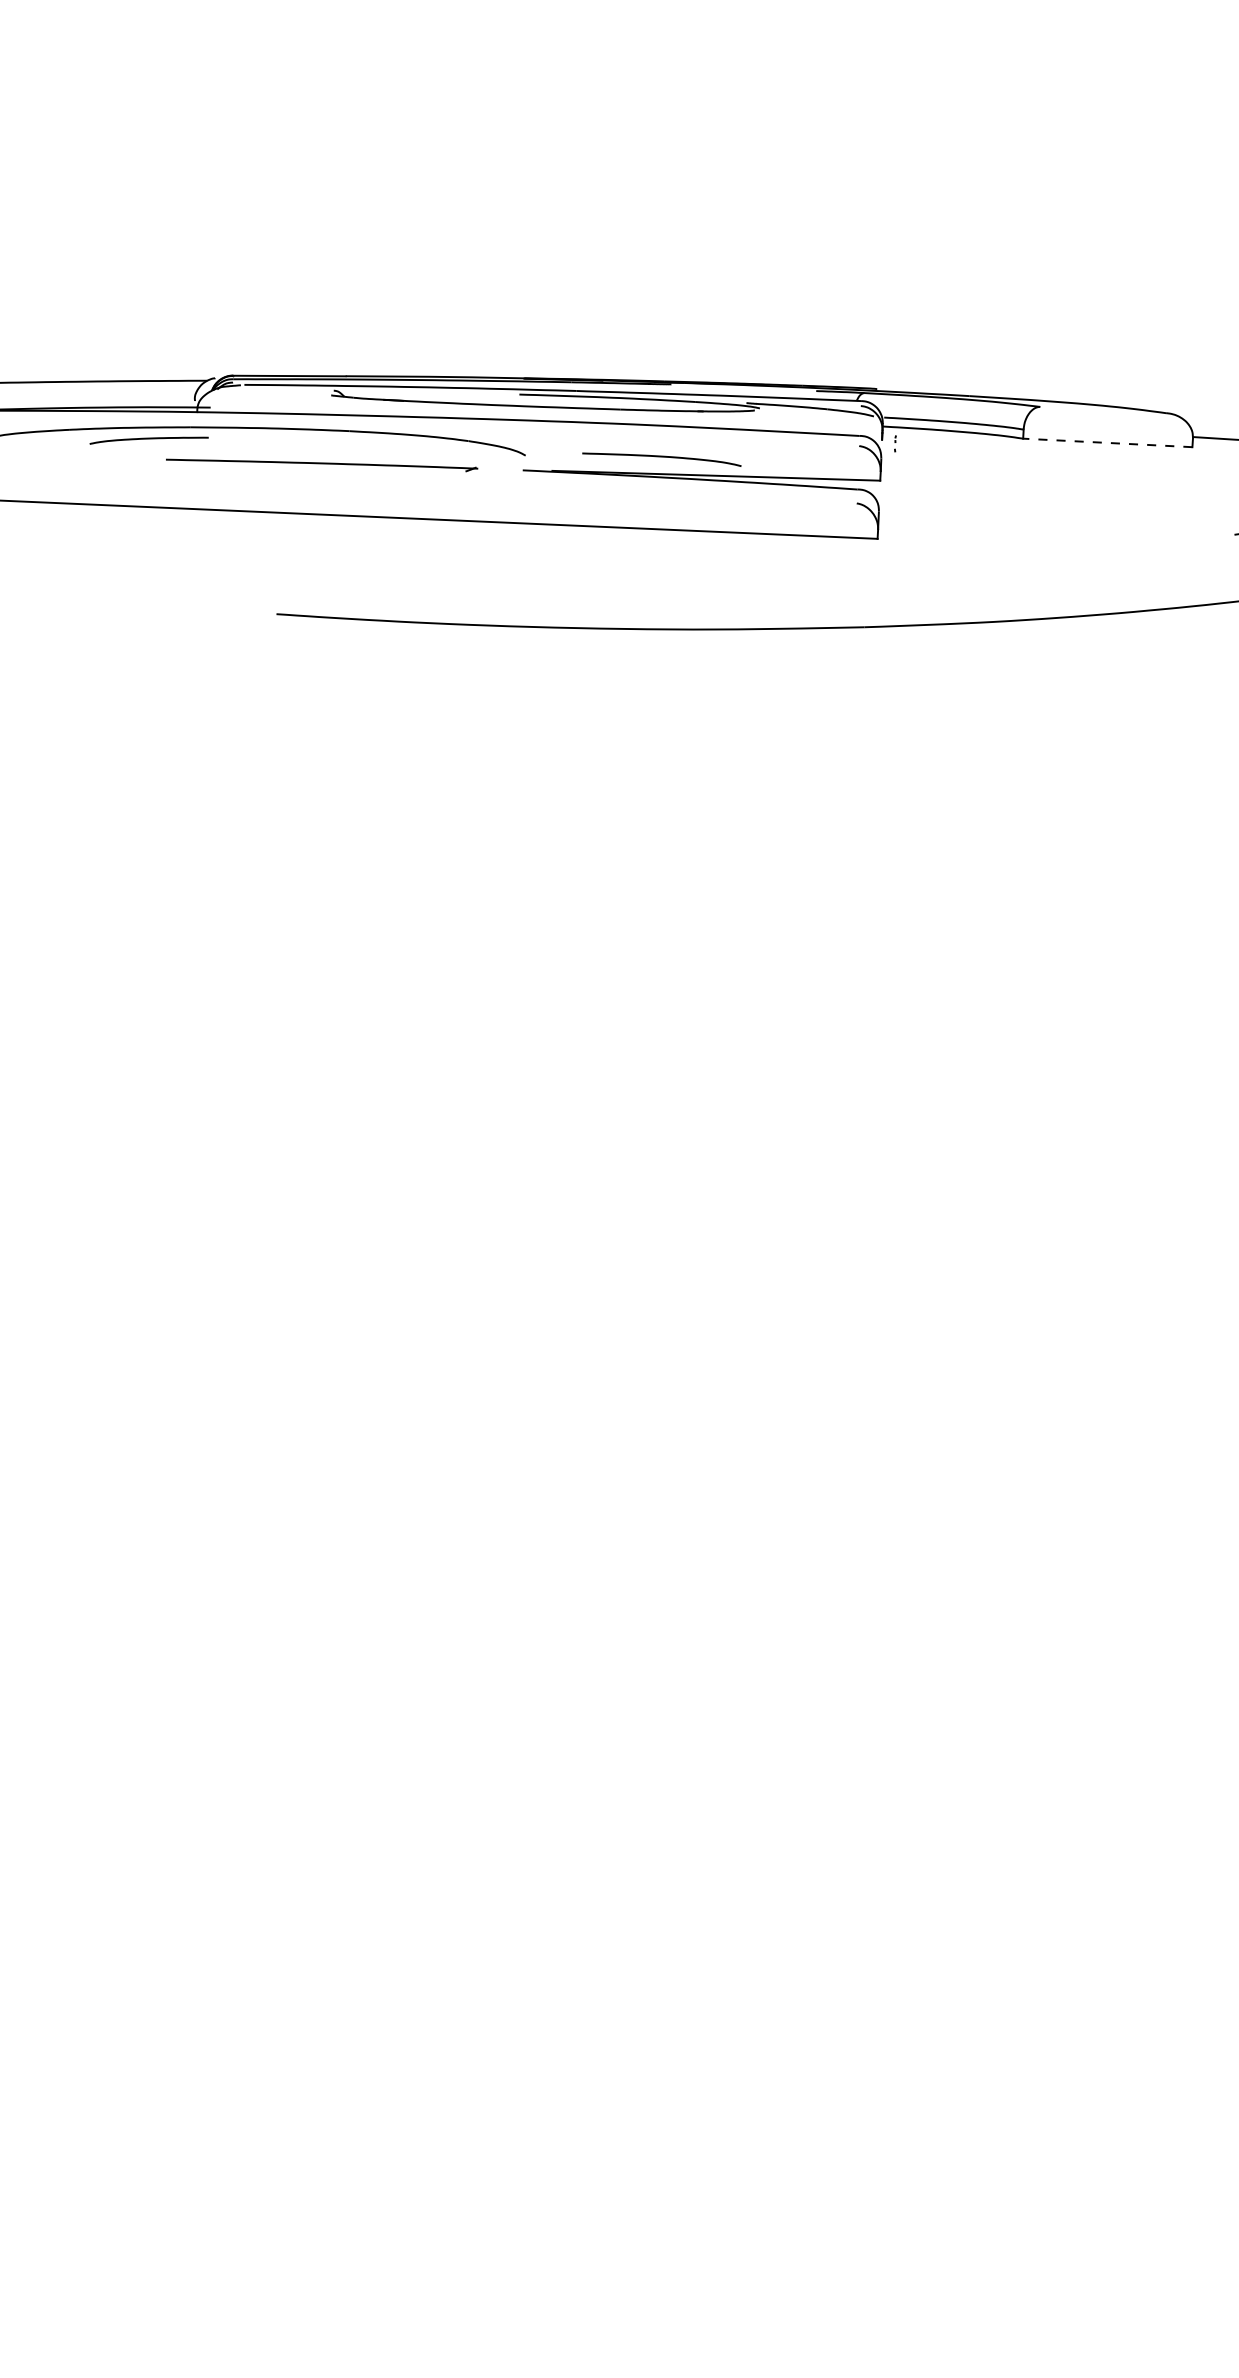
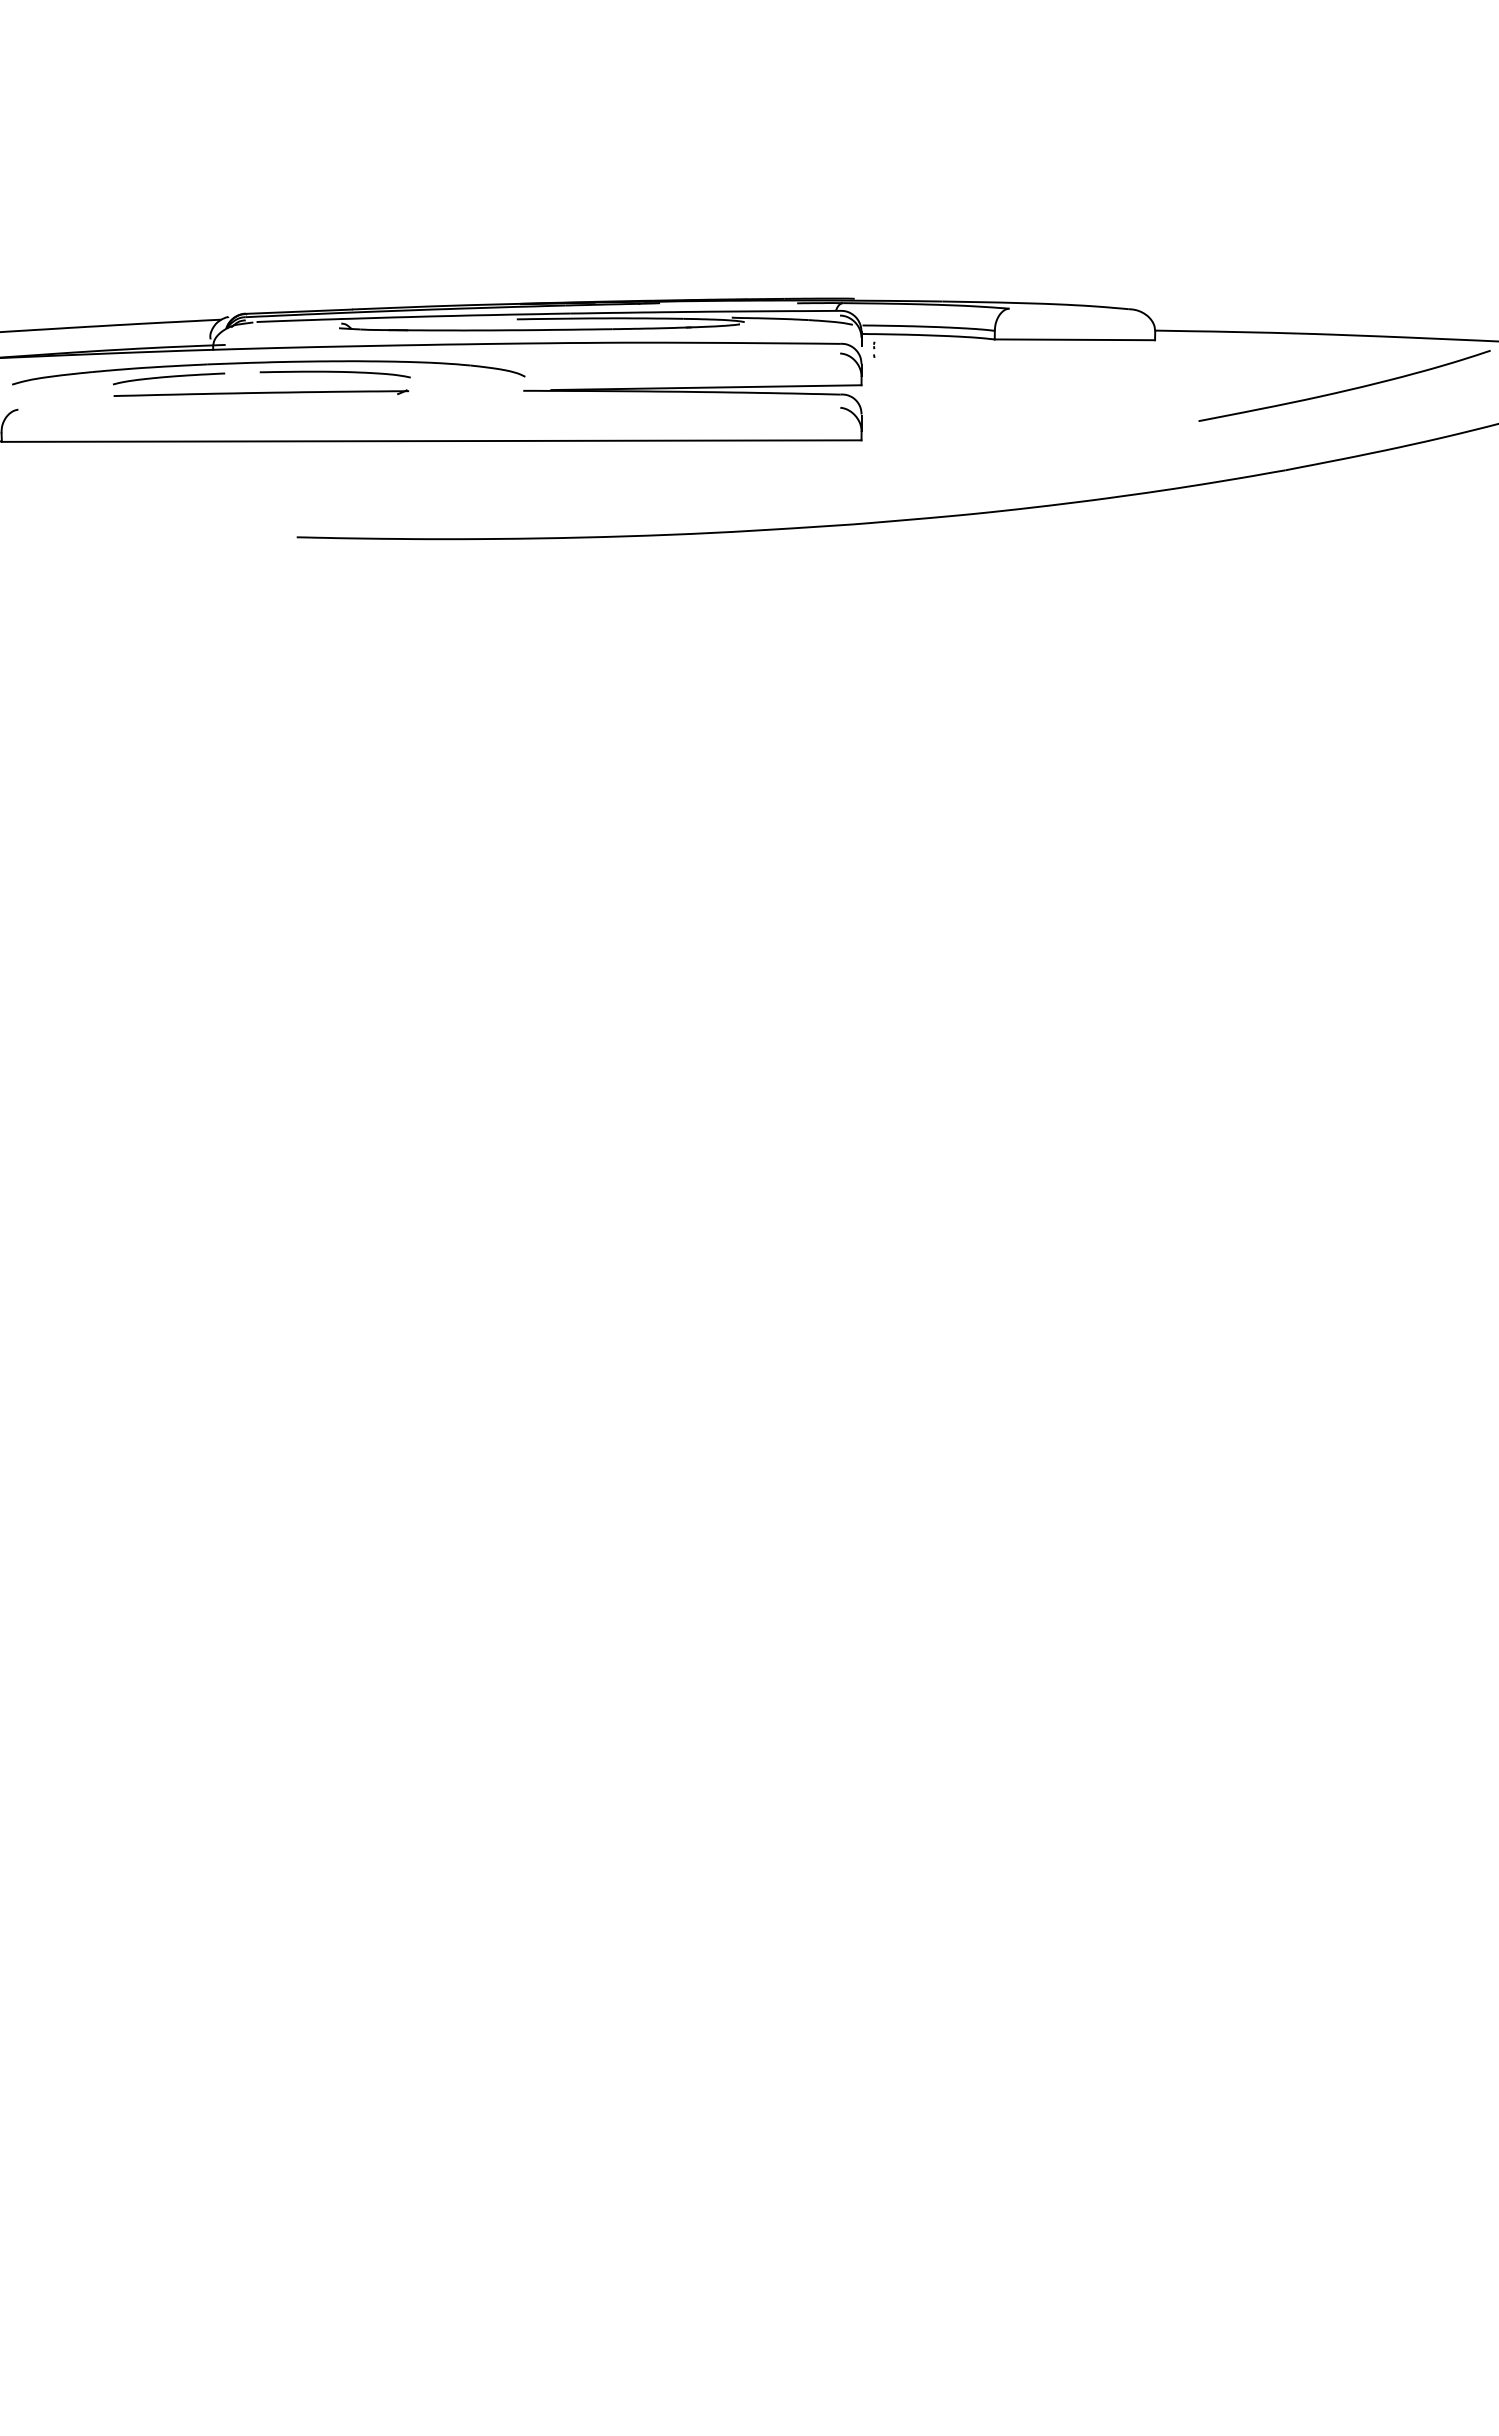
line: (1107, 442) -> (1074, 339), dashed -> solid
curve: (661, 457) -> (334, 372), moved
part: (322, 463) -> (261, 392), moved

